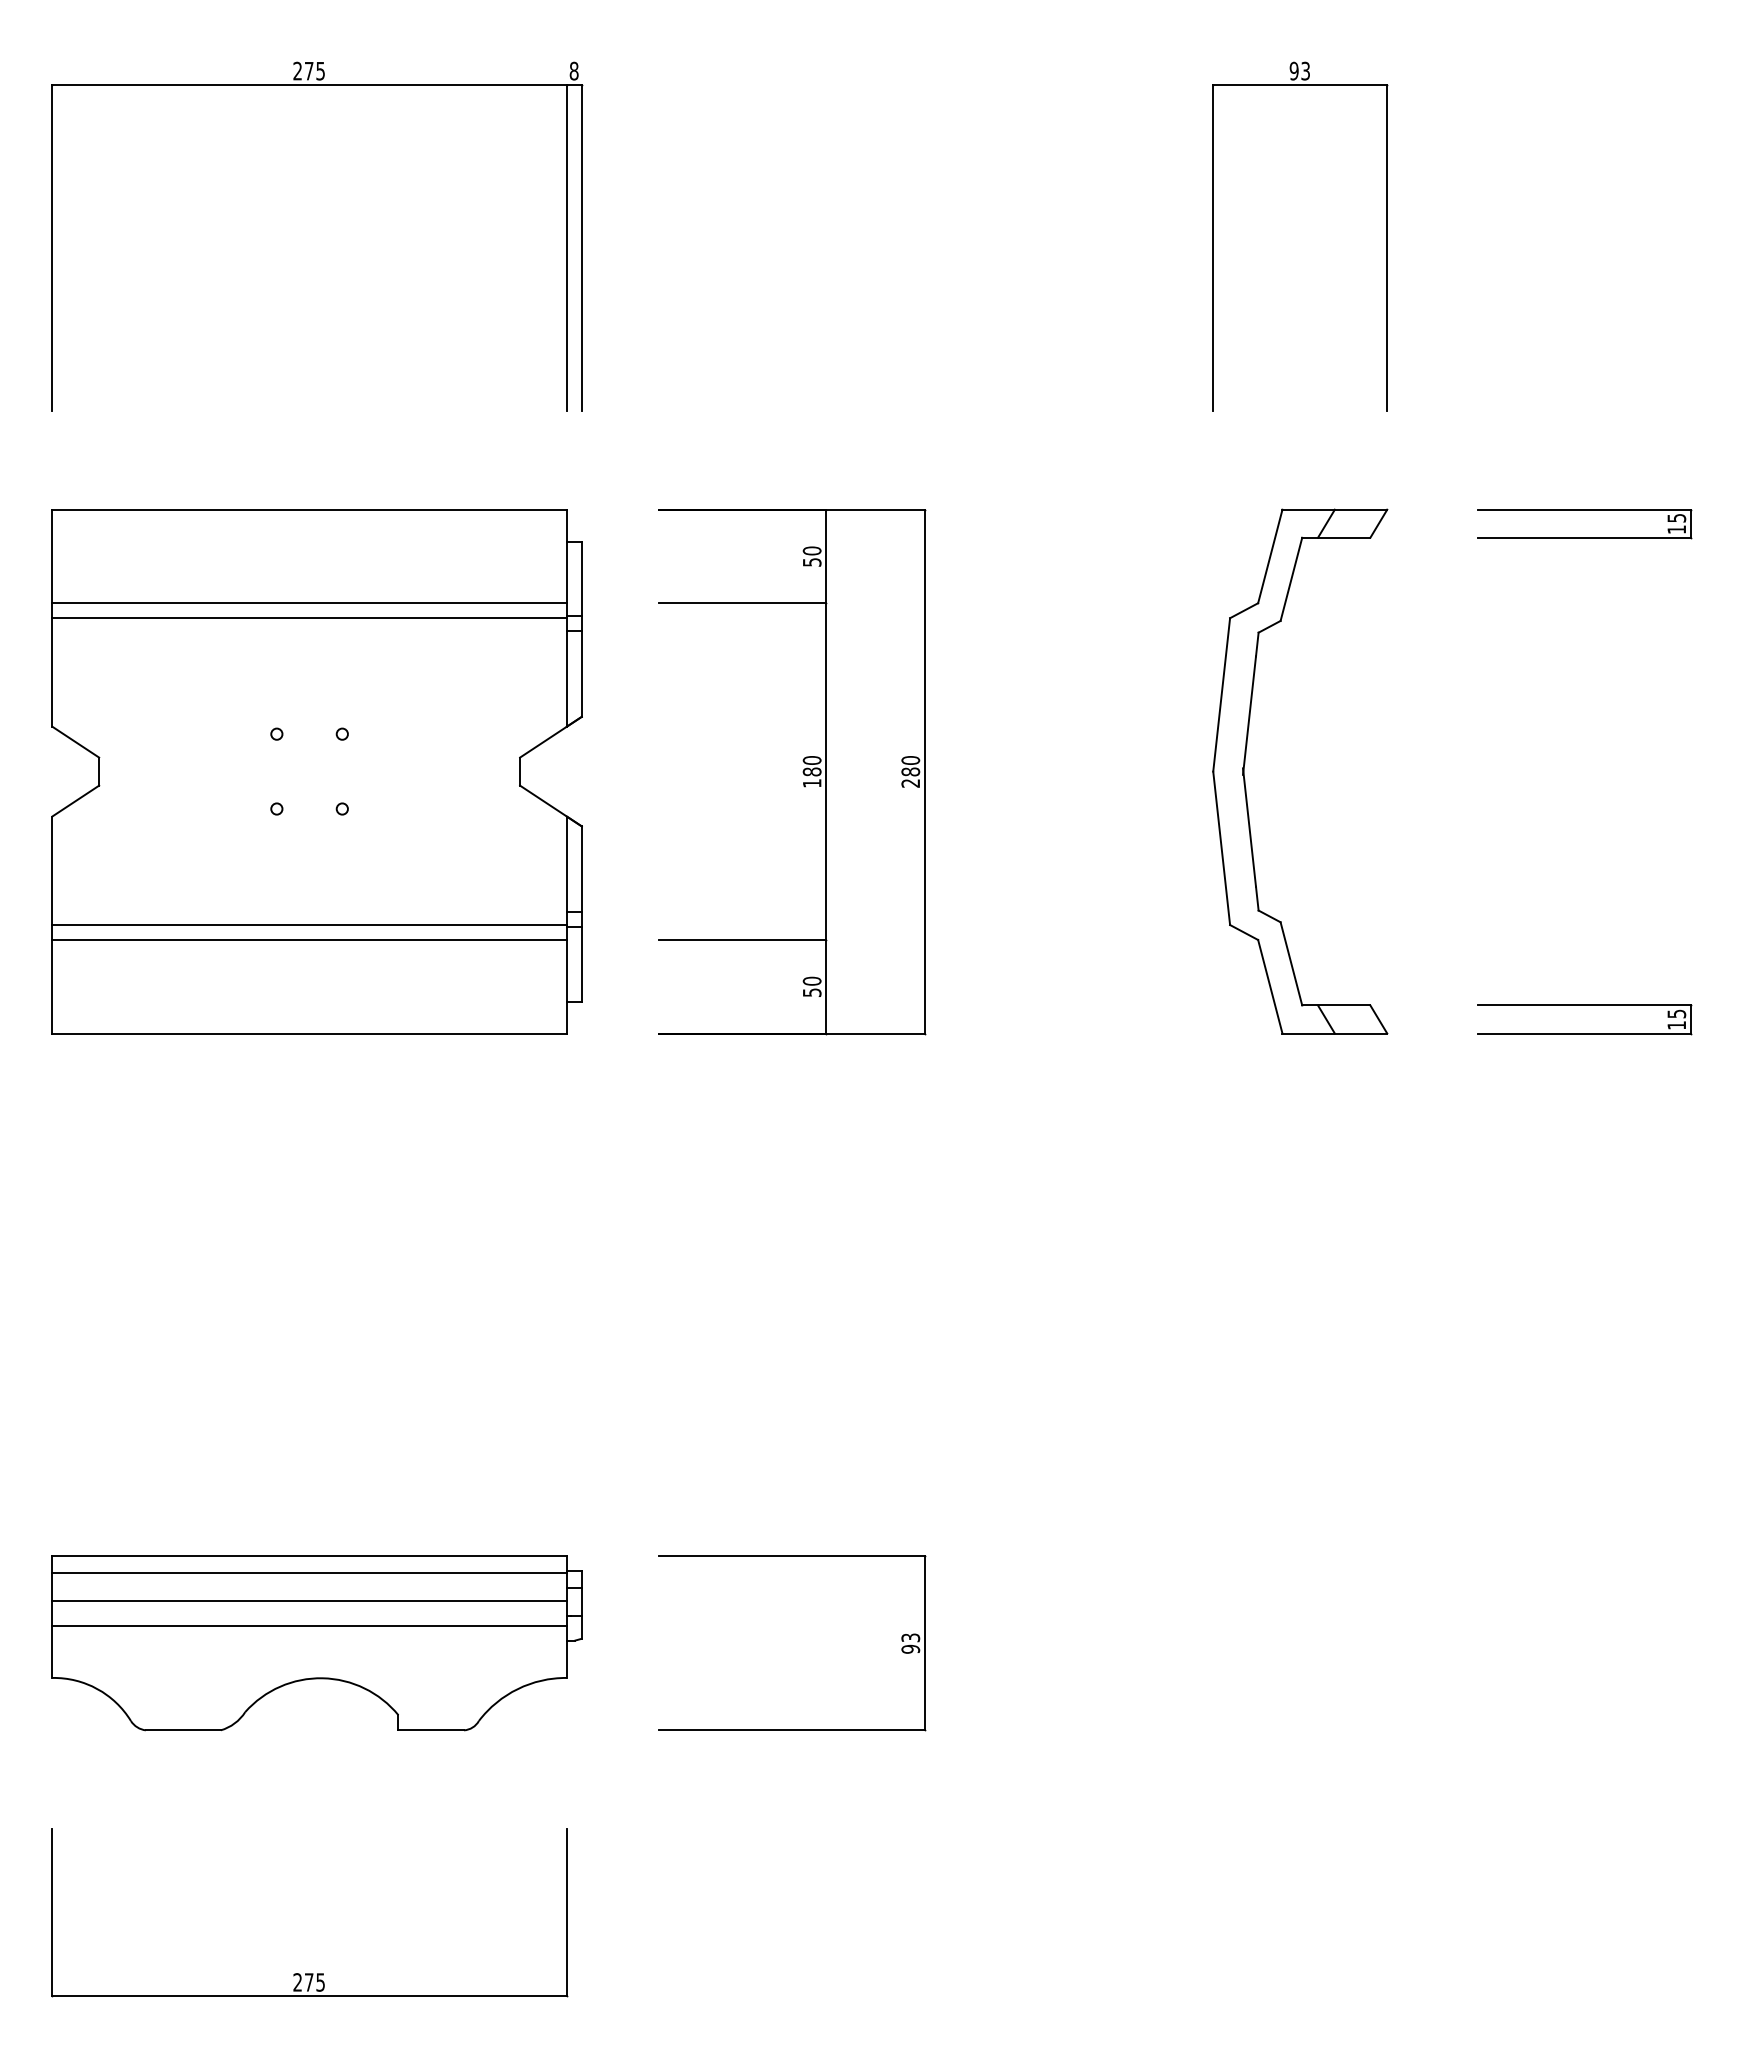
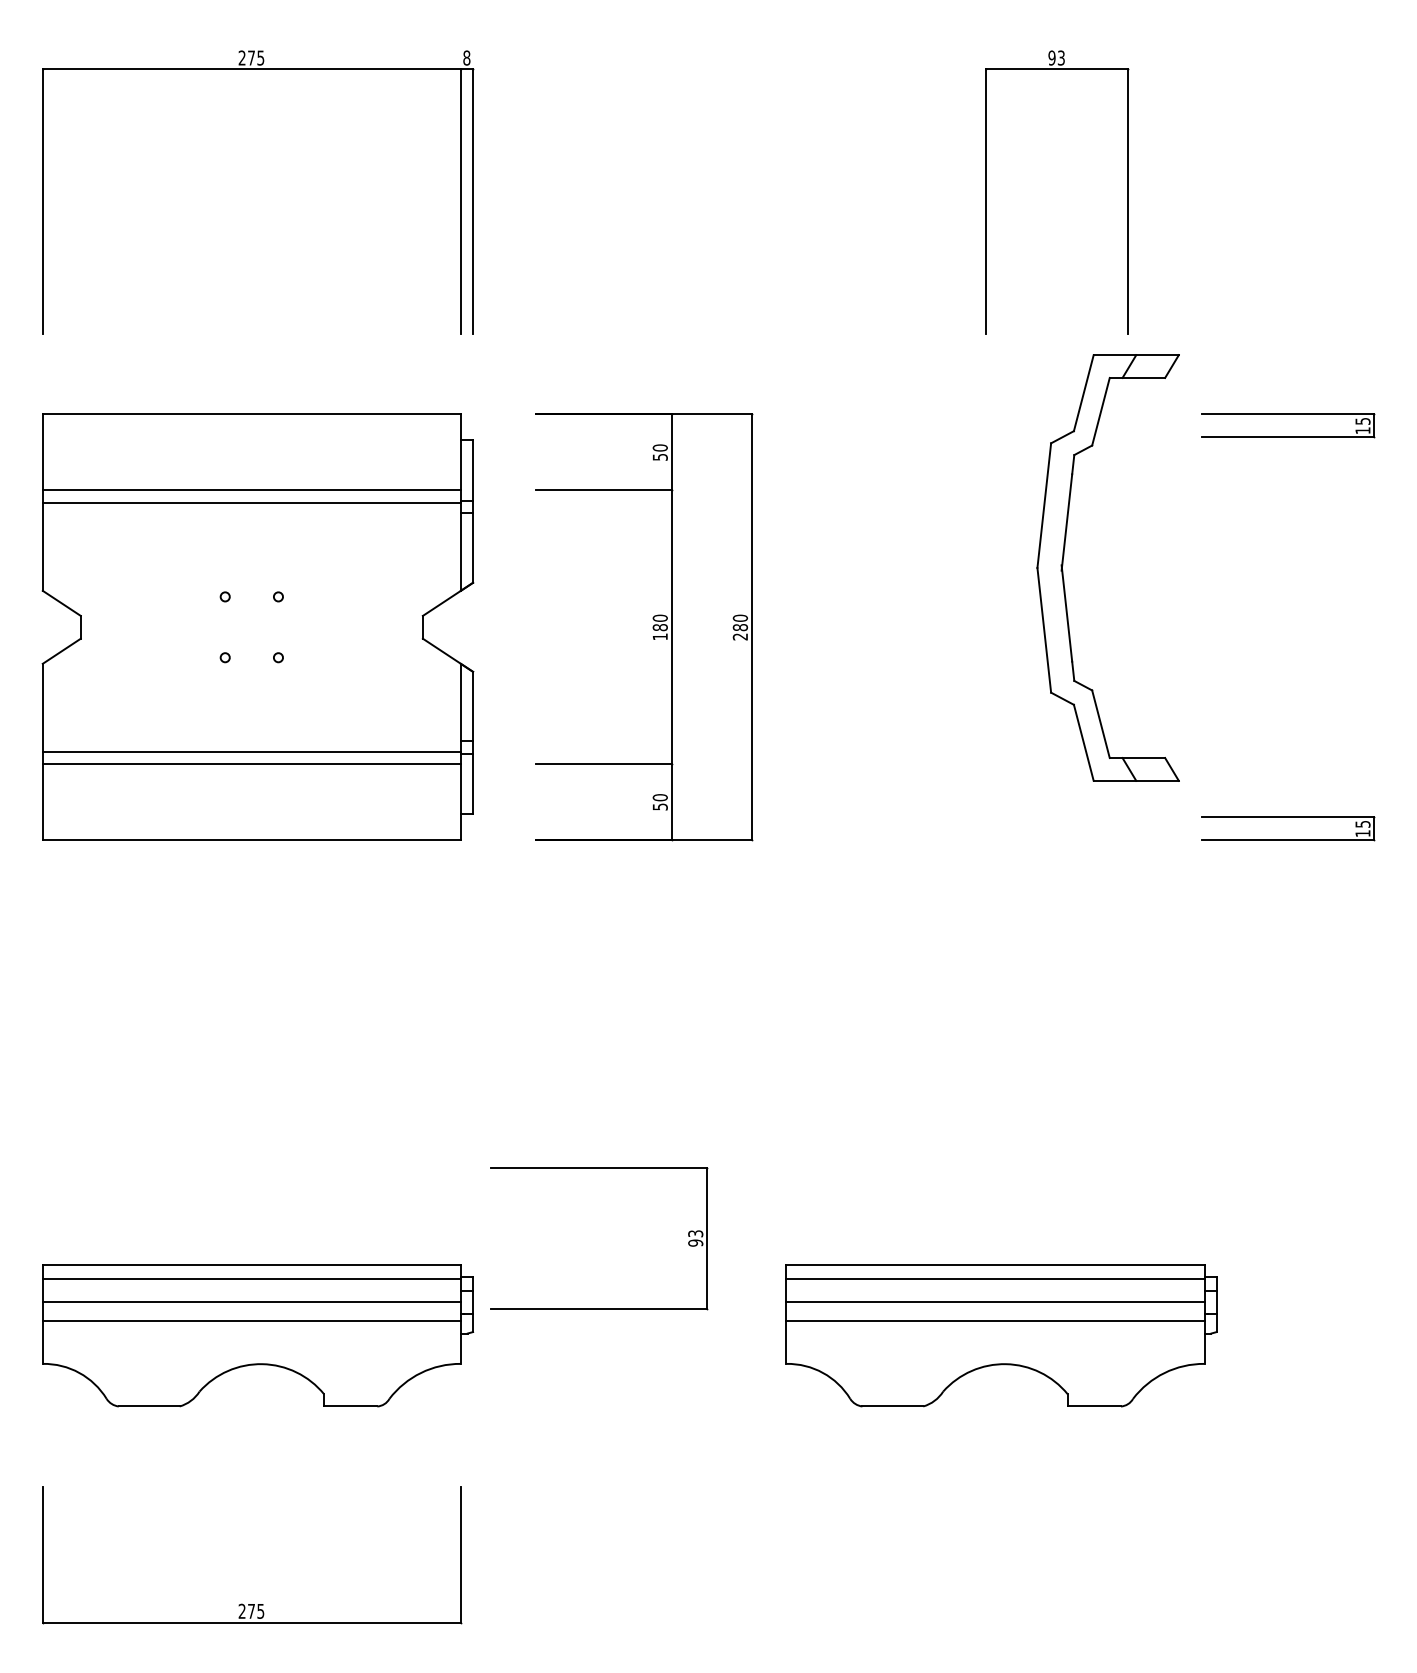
part: (1245, 764) -> (1063, 562), moved
part: (1231, 1643) -> (1001, 1335), added
part: (792, 1729) -> (599, 1308), moved

